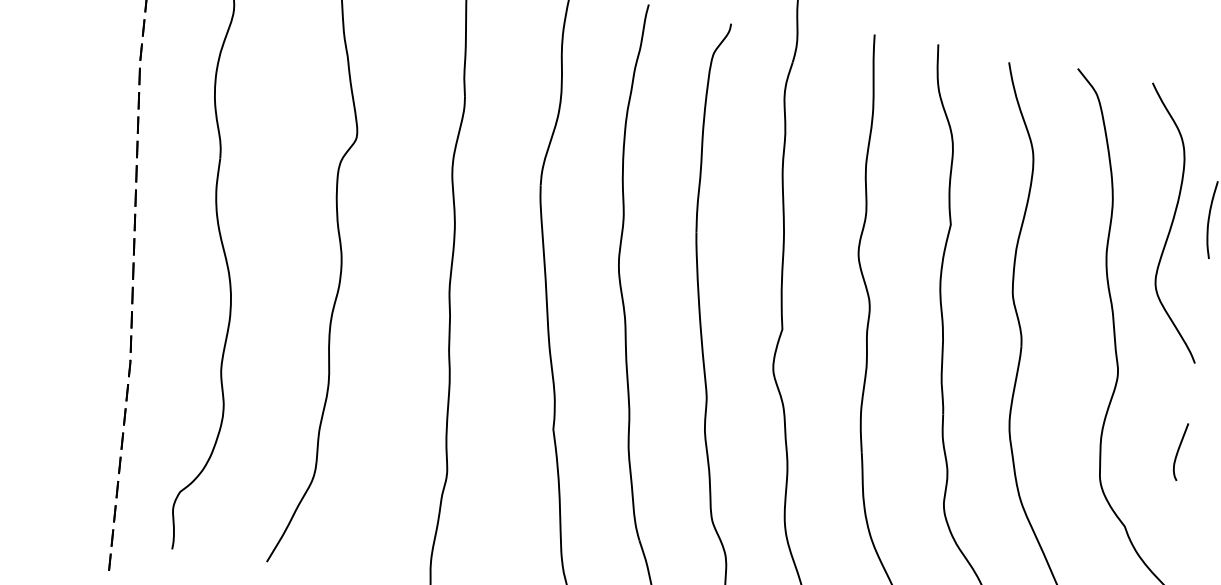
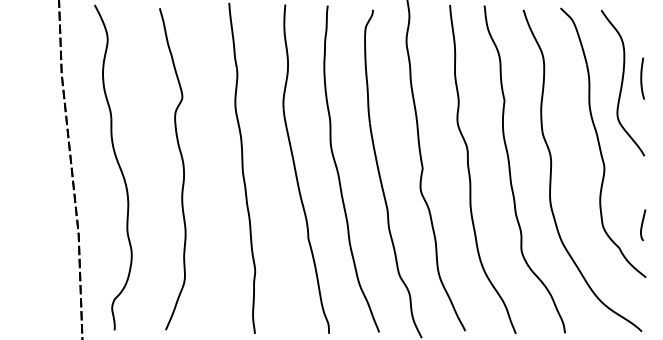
curve: (1178, 452) -> (642, 225), moved

